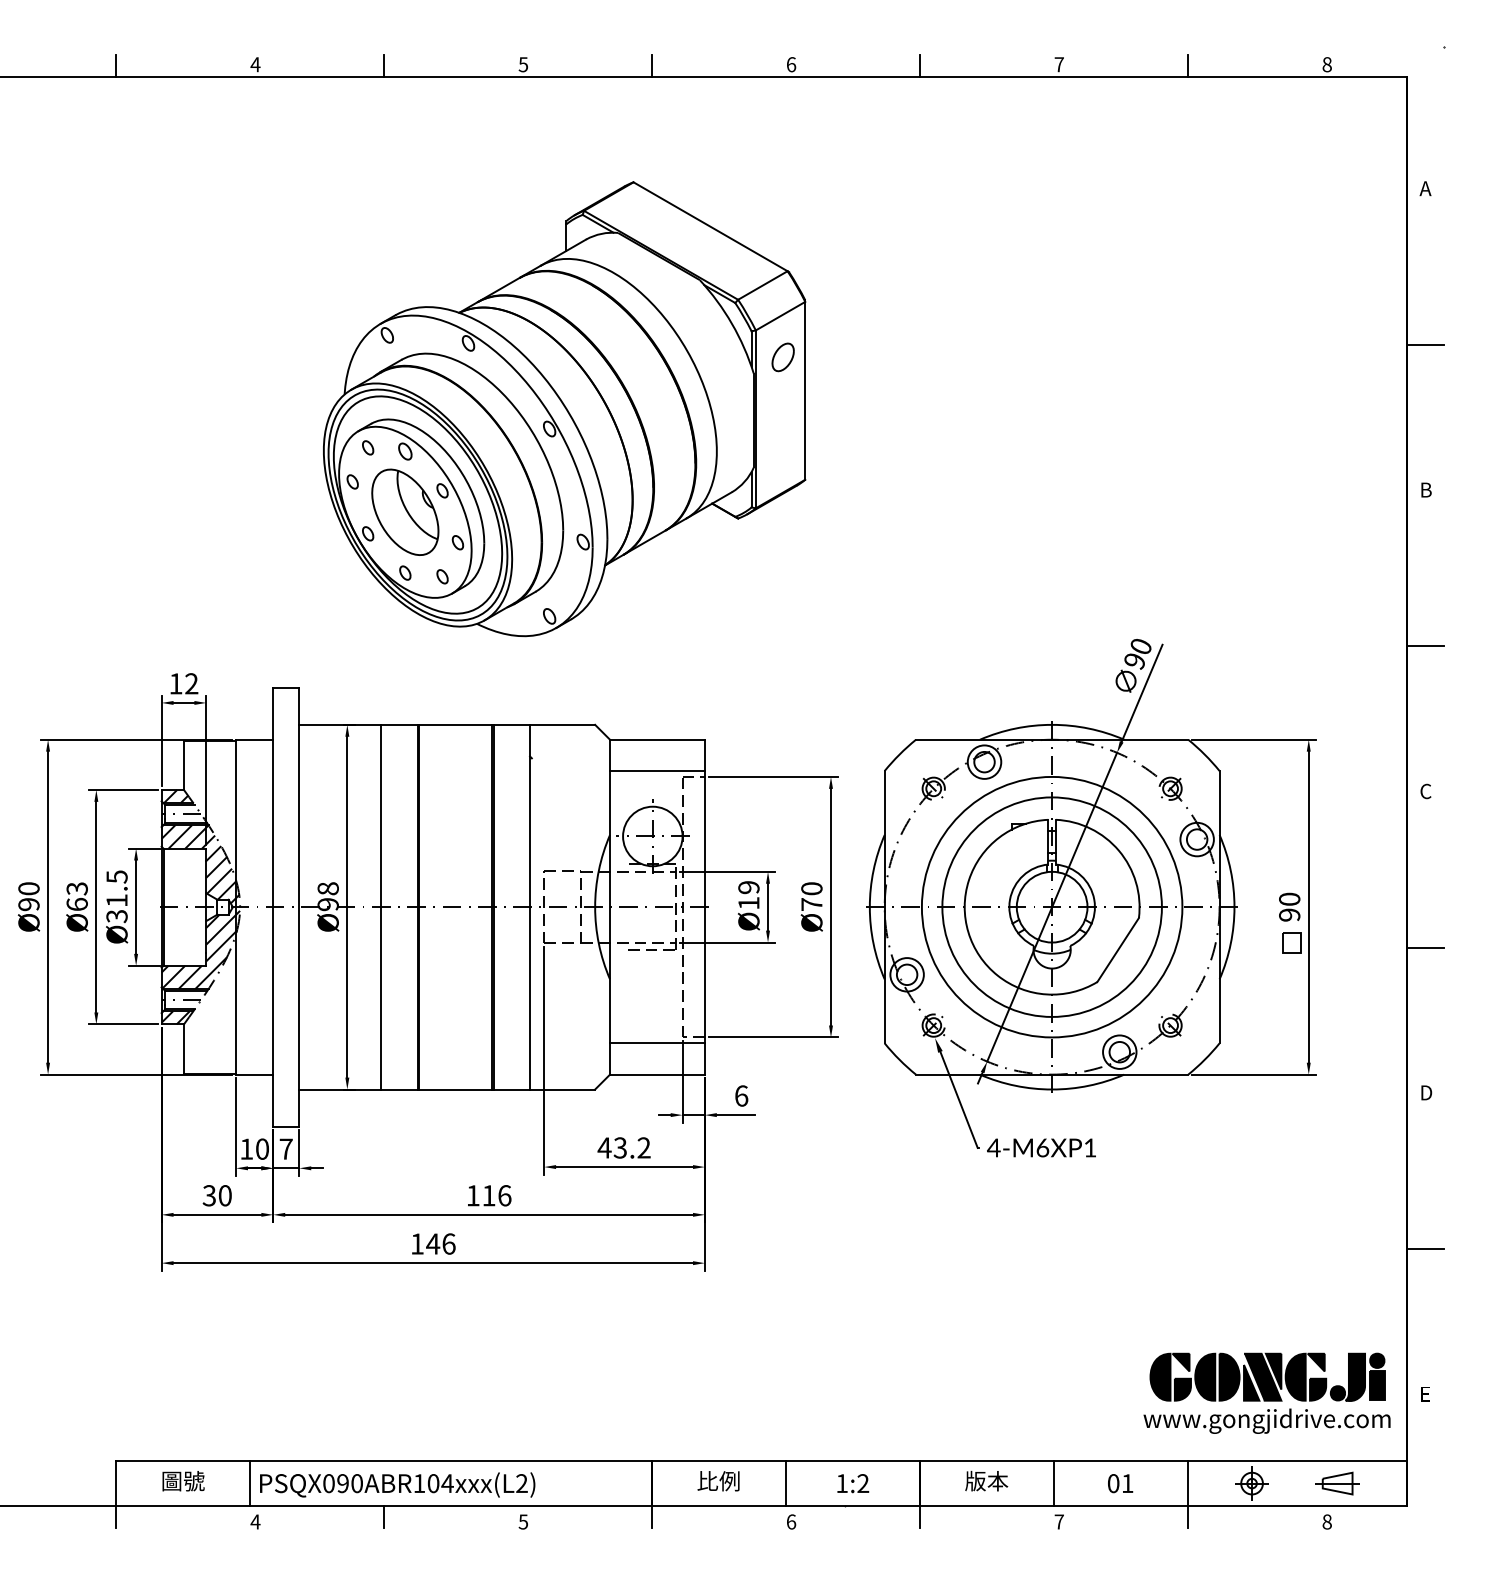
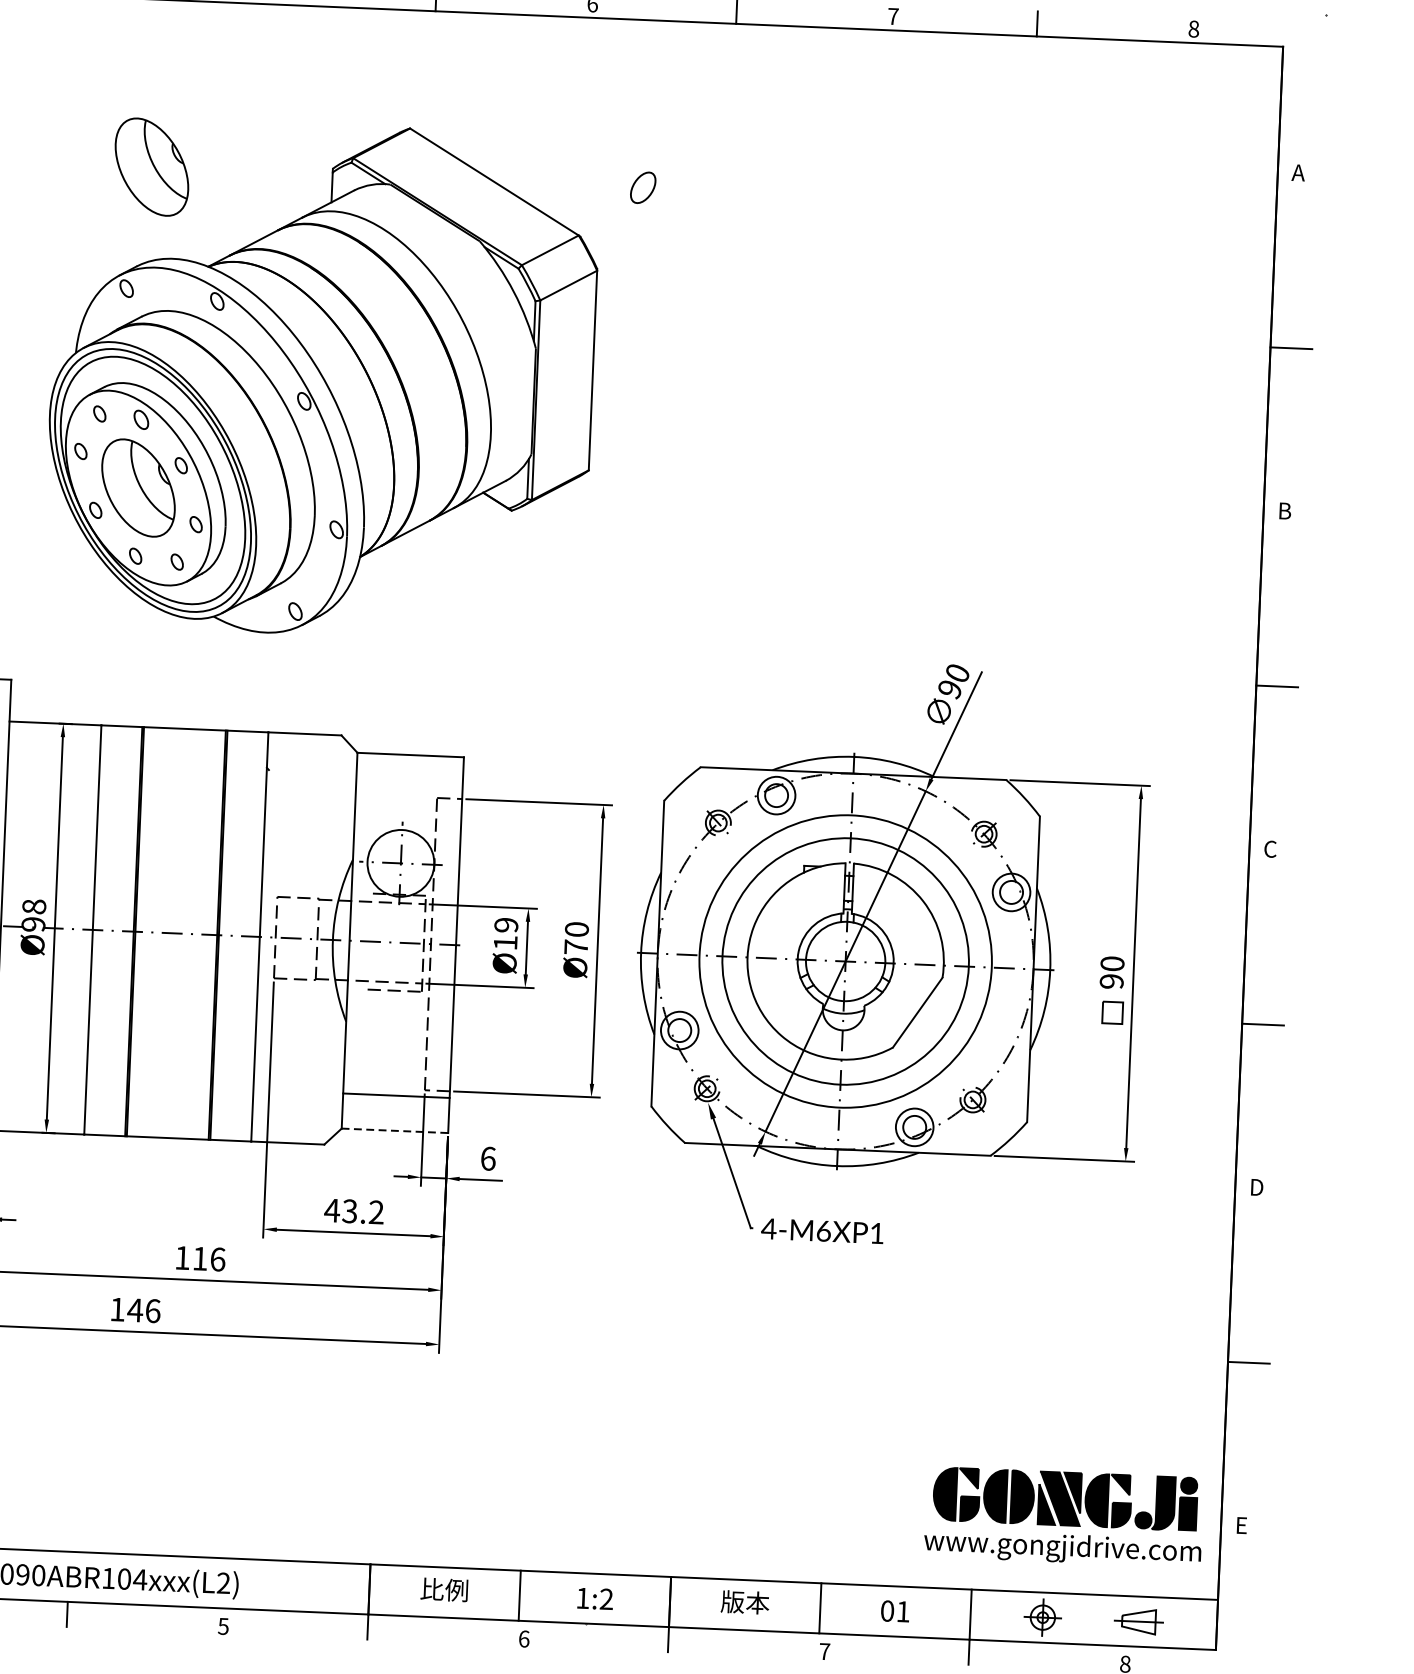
part: (405, 225) -> (152, 166), added
part: (782, 357) -> (642, 187), moved
line: (657, 771) -> (409, 790), removed
line: (656, 1074) -> (393, 1130), solid -> dashed

